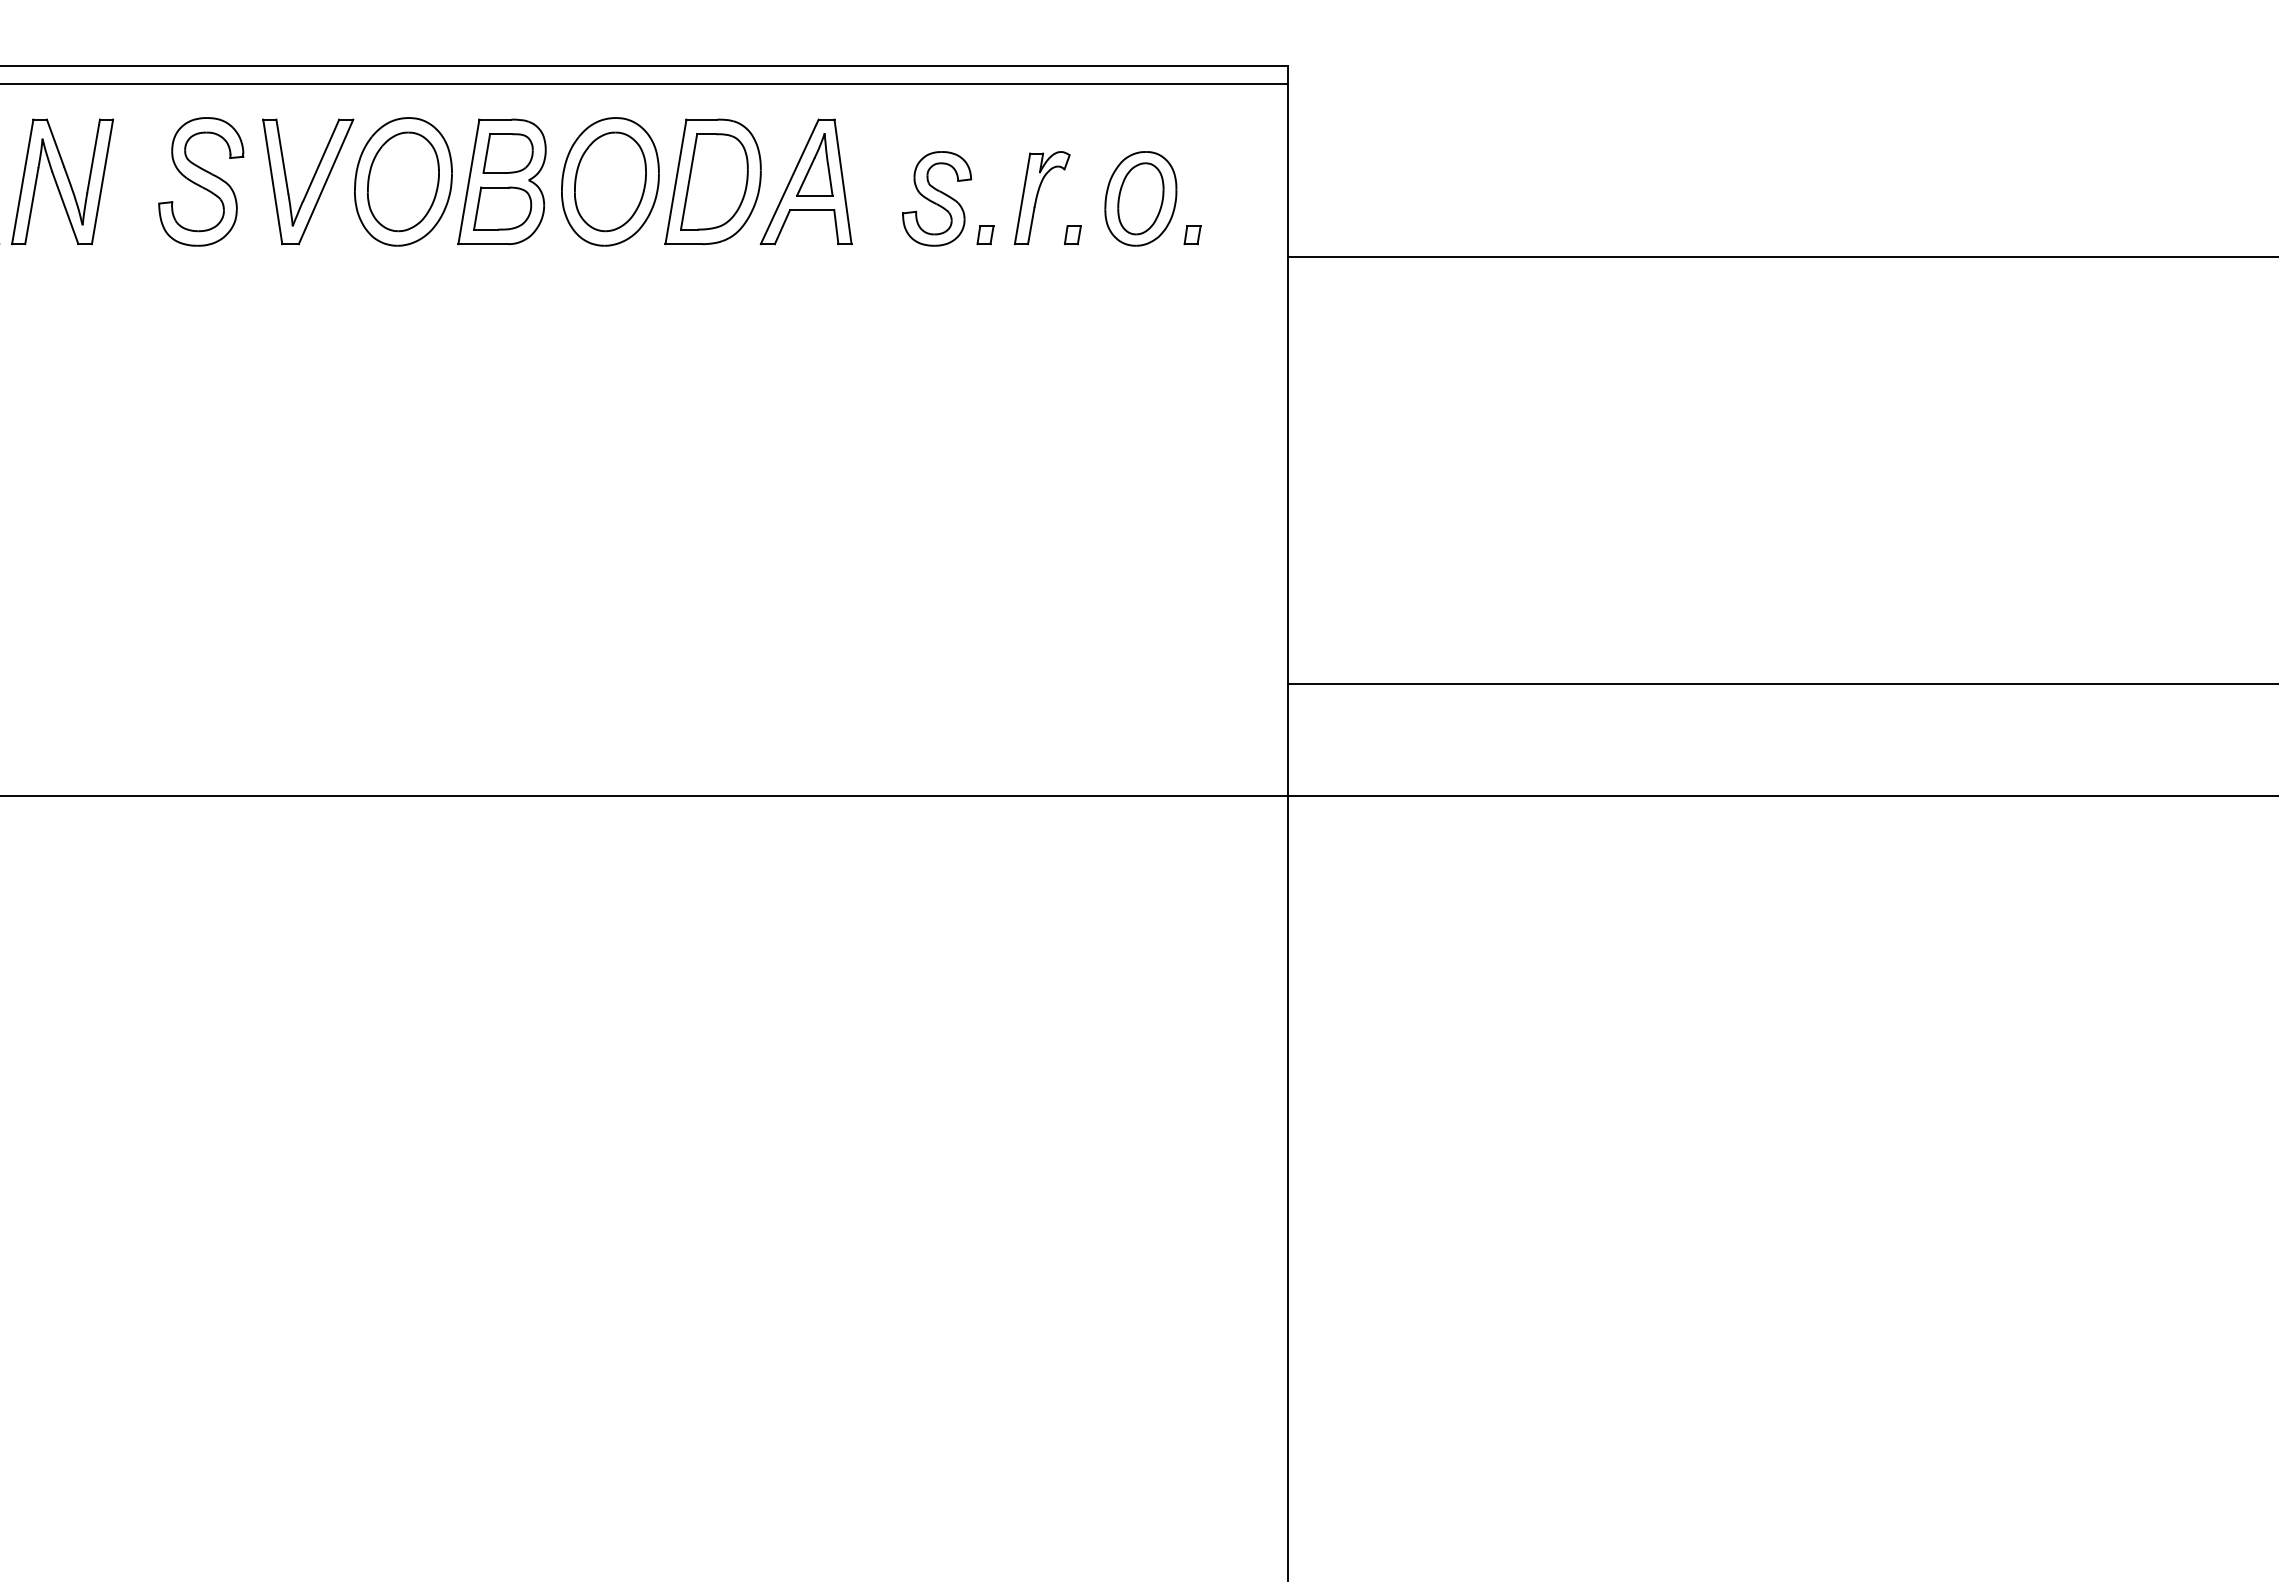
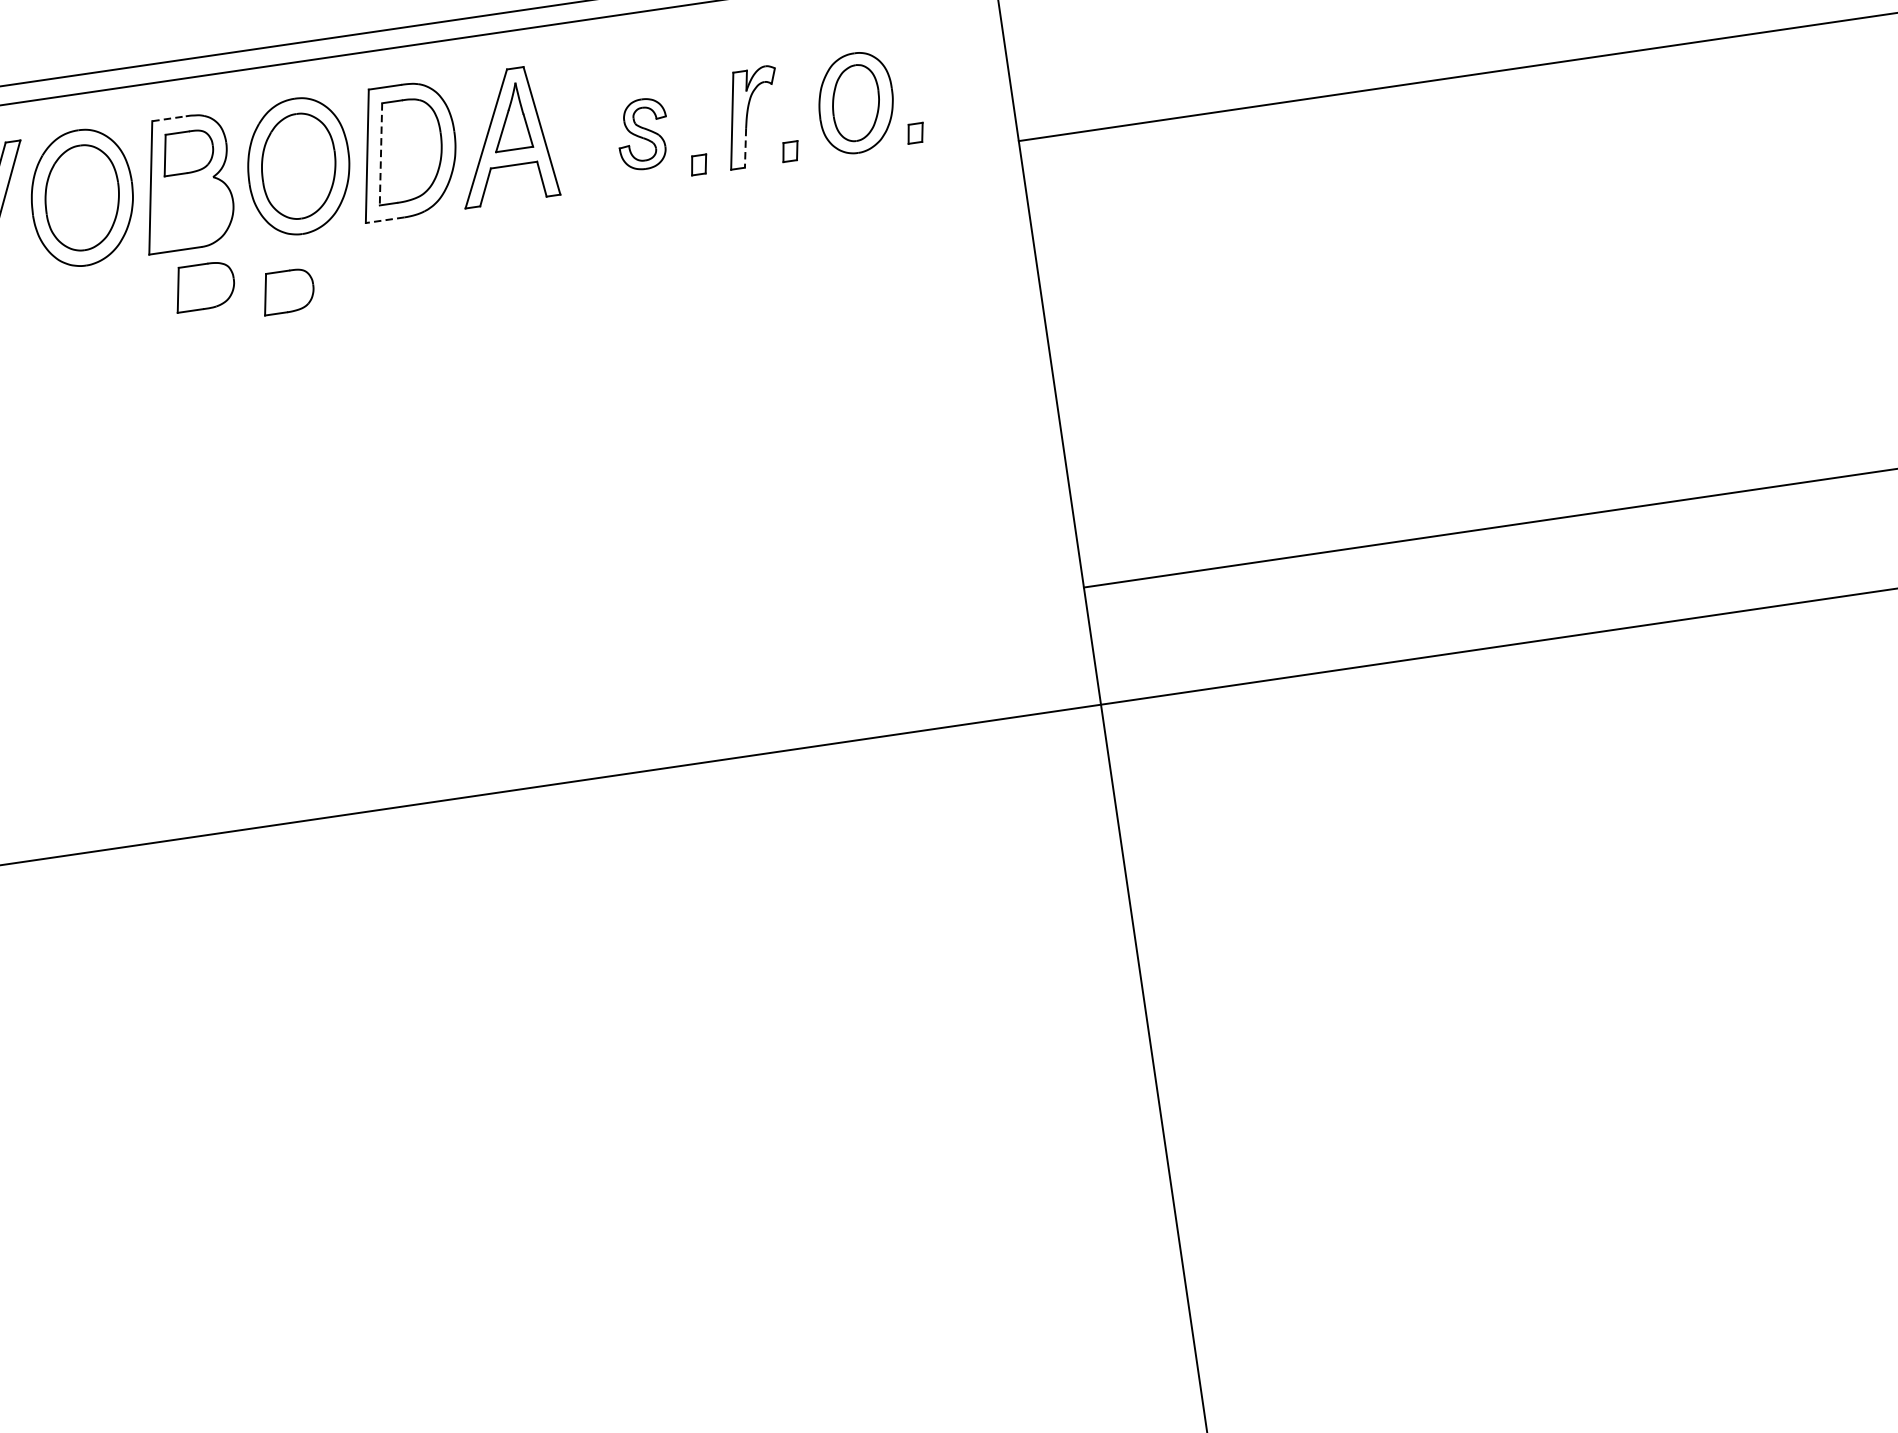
line: (495, 119) -> (169, 118), solid -> dashed
line: (688, 182) -> (380, 155), solid -> dashed
part: (937, 198) -> (643, 133), size x0.7
part: (502, 208) -> (204, 286), moved
line: (1031, 226) -> (745, 148), solid -> dashed
line: (683, 244) -> (384, 220), solid -> dashed
part: (582, 297) -> (287, 291), added

